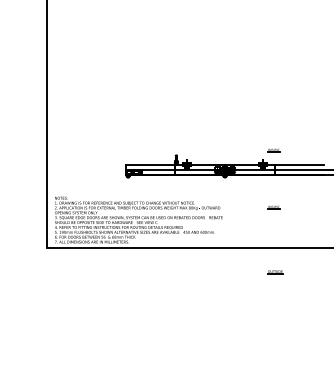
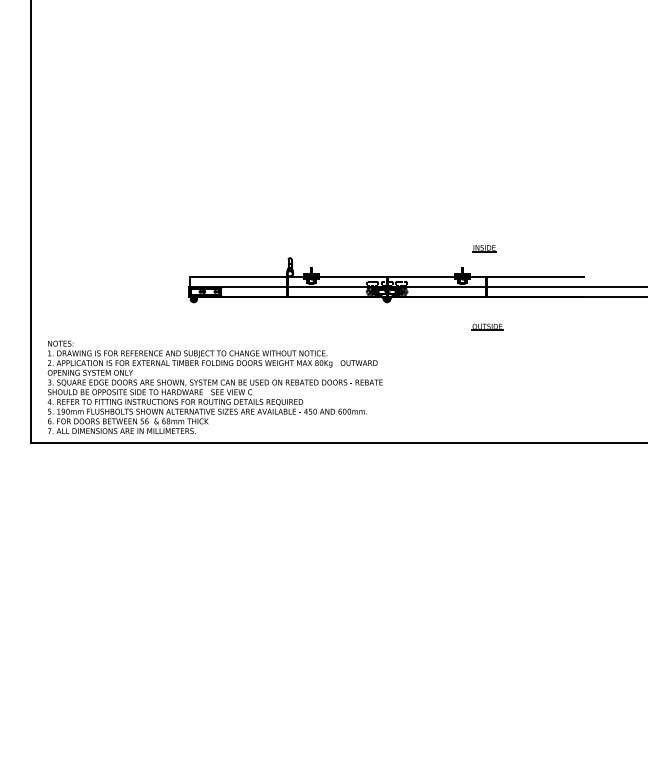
part: (273, 207) -> (483, 362), removed
part: (275, 272) -> (487, 328), moved

